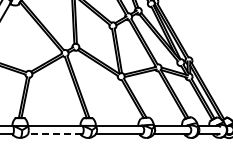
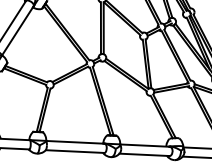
line: (54, 134) -> (74, 151), dashed -> solid

